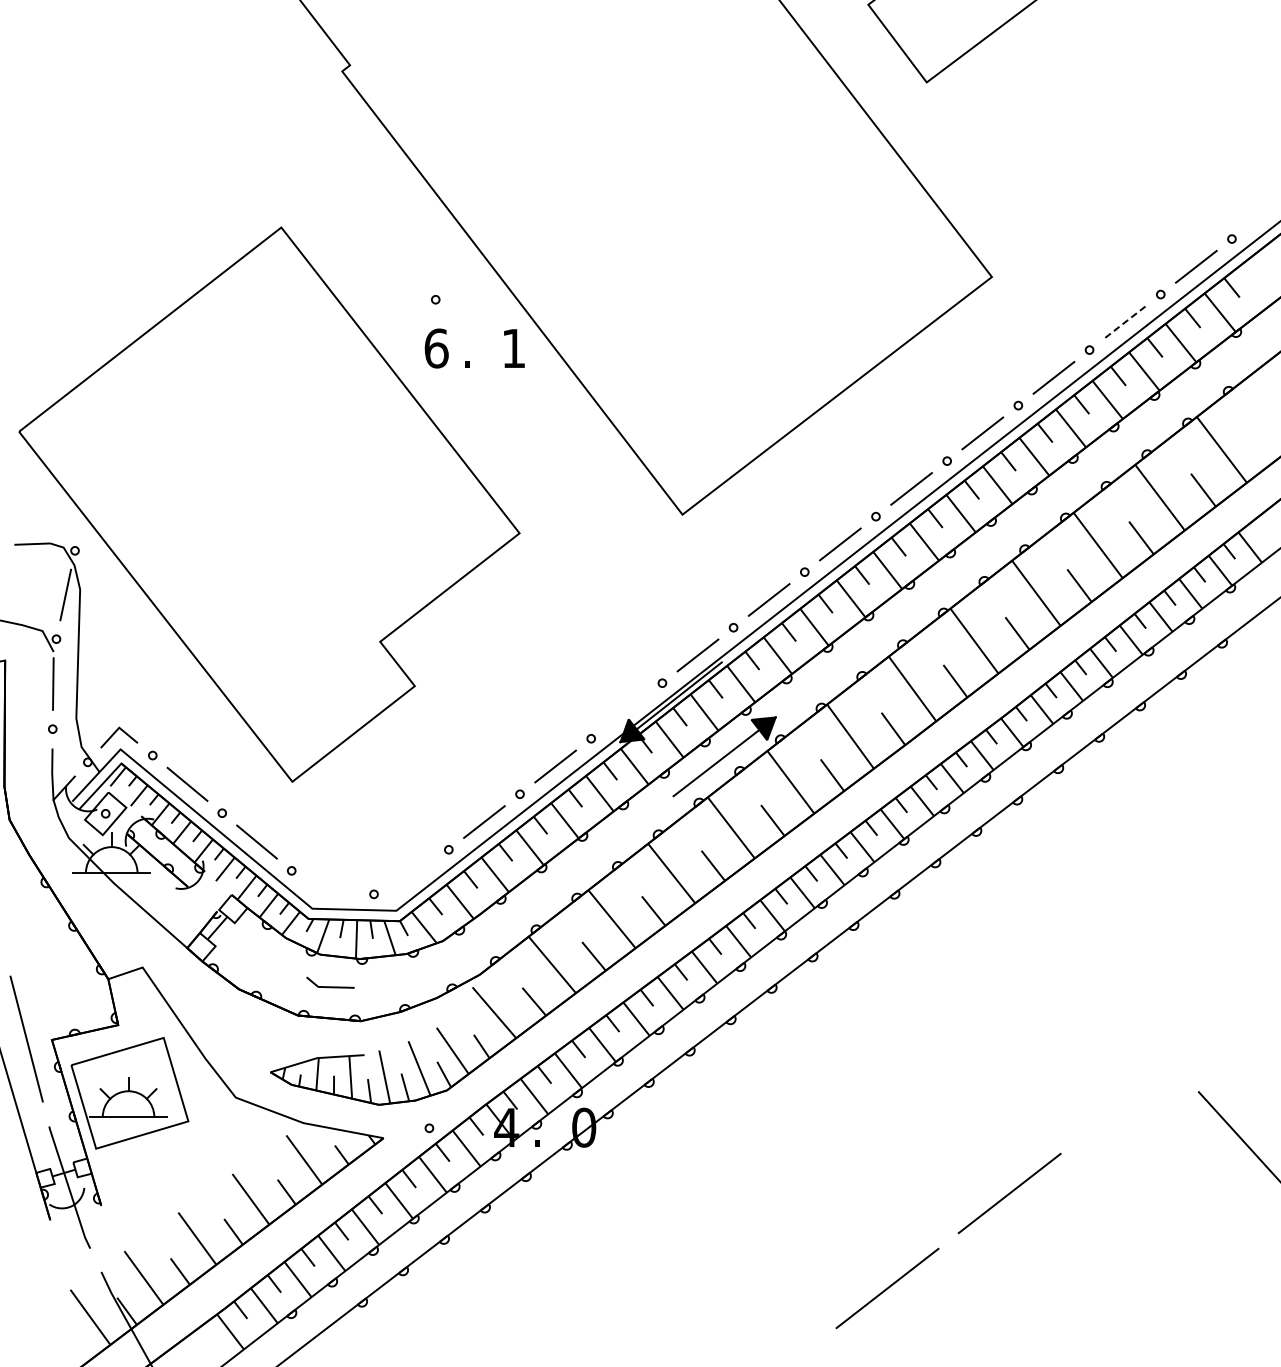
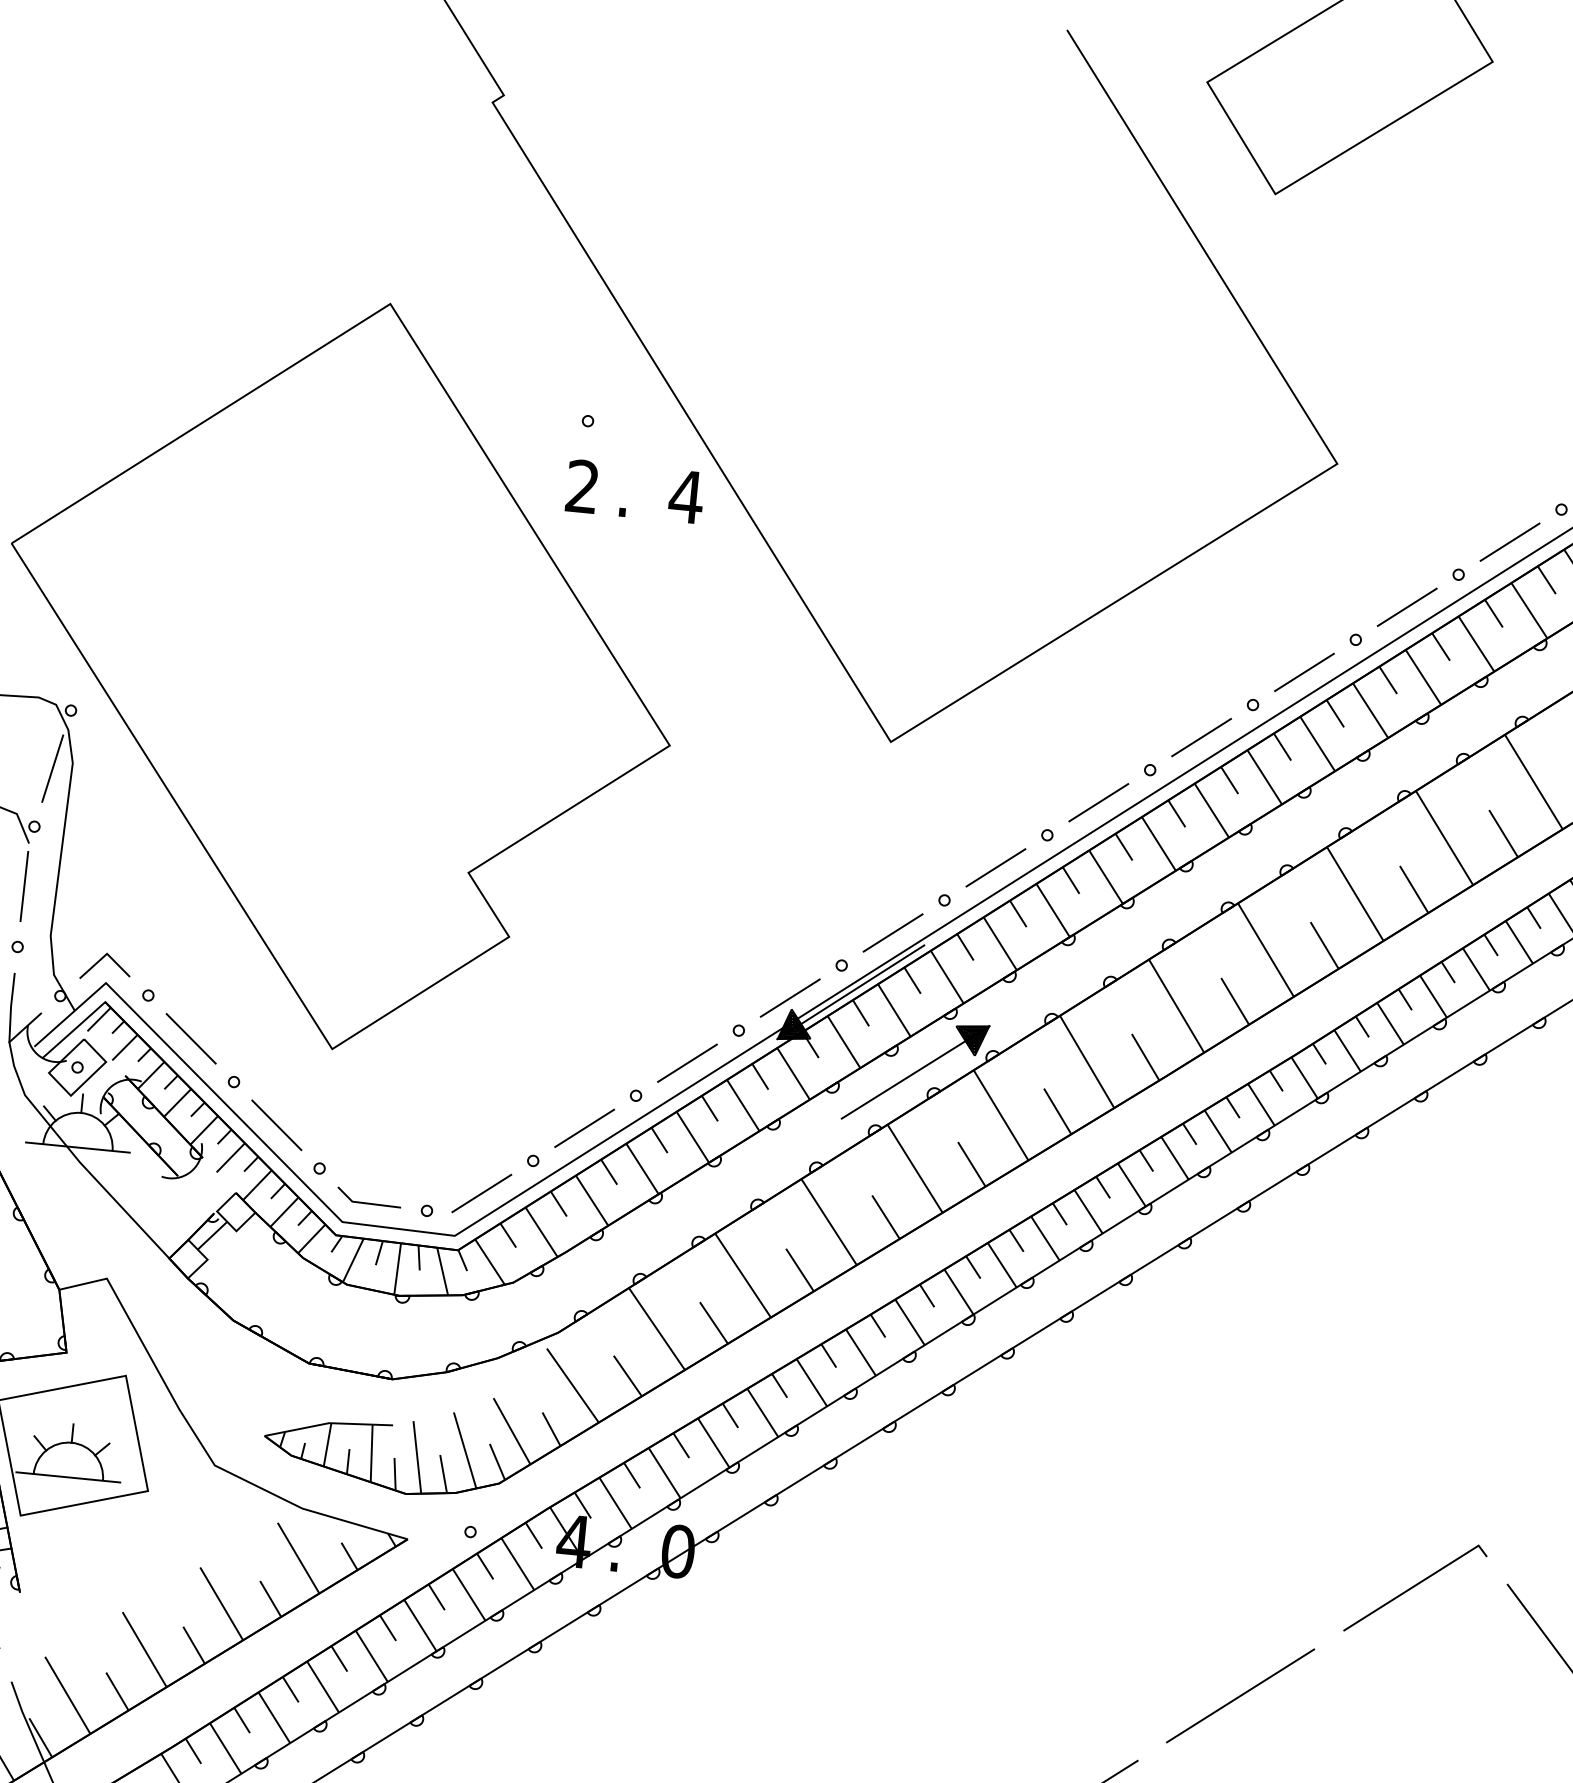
line: (1125, 322) -> (1510, 542), dashed -> solid
text: (436, 348) -> (582, 486), 6 -> 2
text: (513, 348) -> (685, 496), 1 -> 4
line: (626, 710) -> (789, 997), added
line: (412, 877) -> (480, 1193), added
line: (330, 986) -> (368, 1202), moved
line: (1130, 1100) -> (1414, 1587), added

